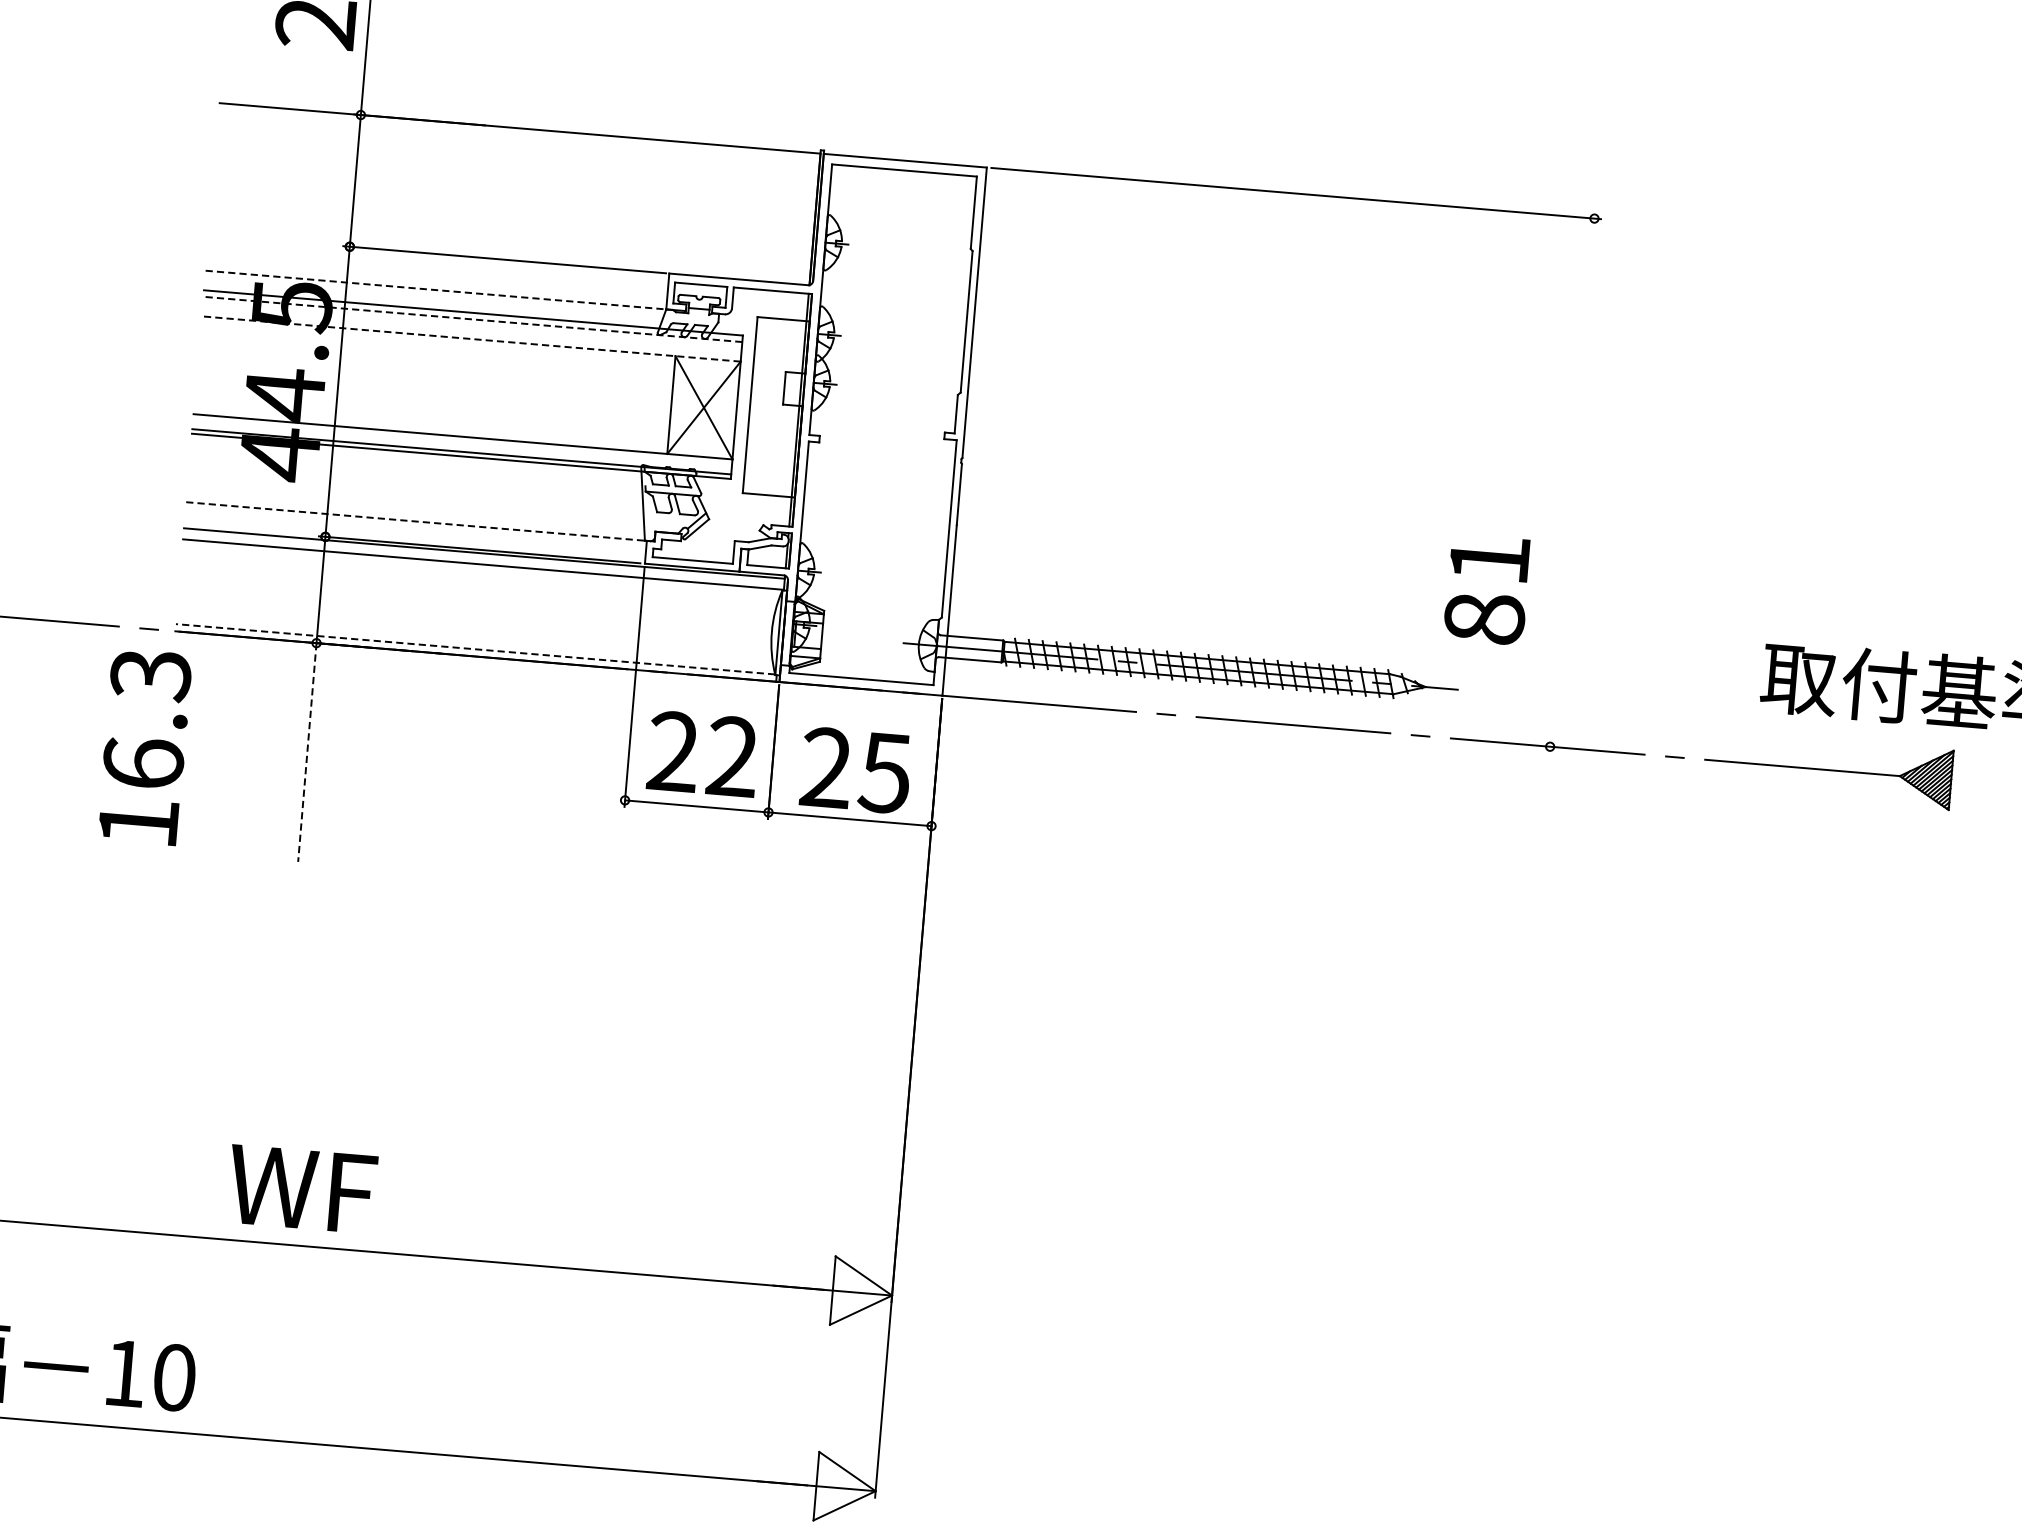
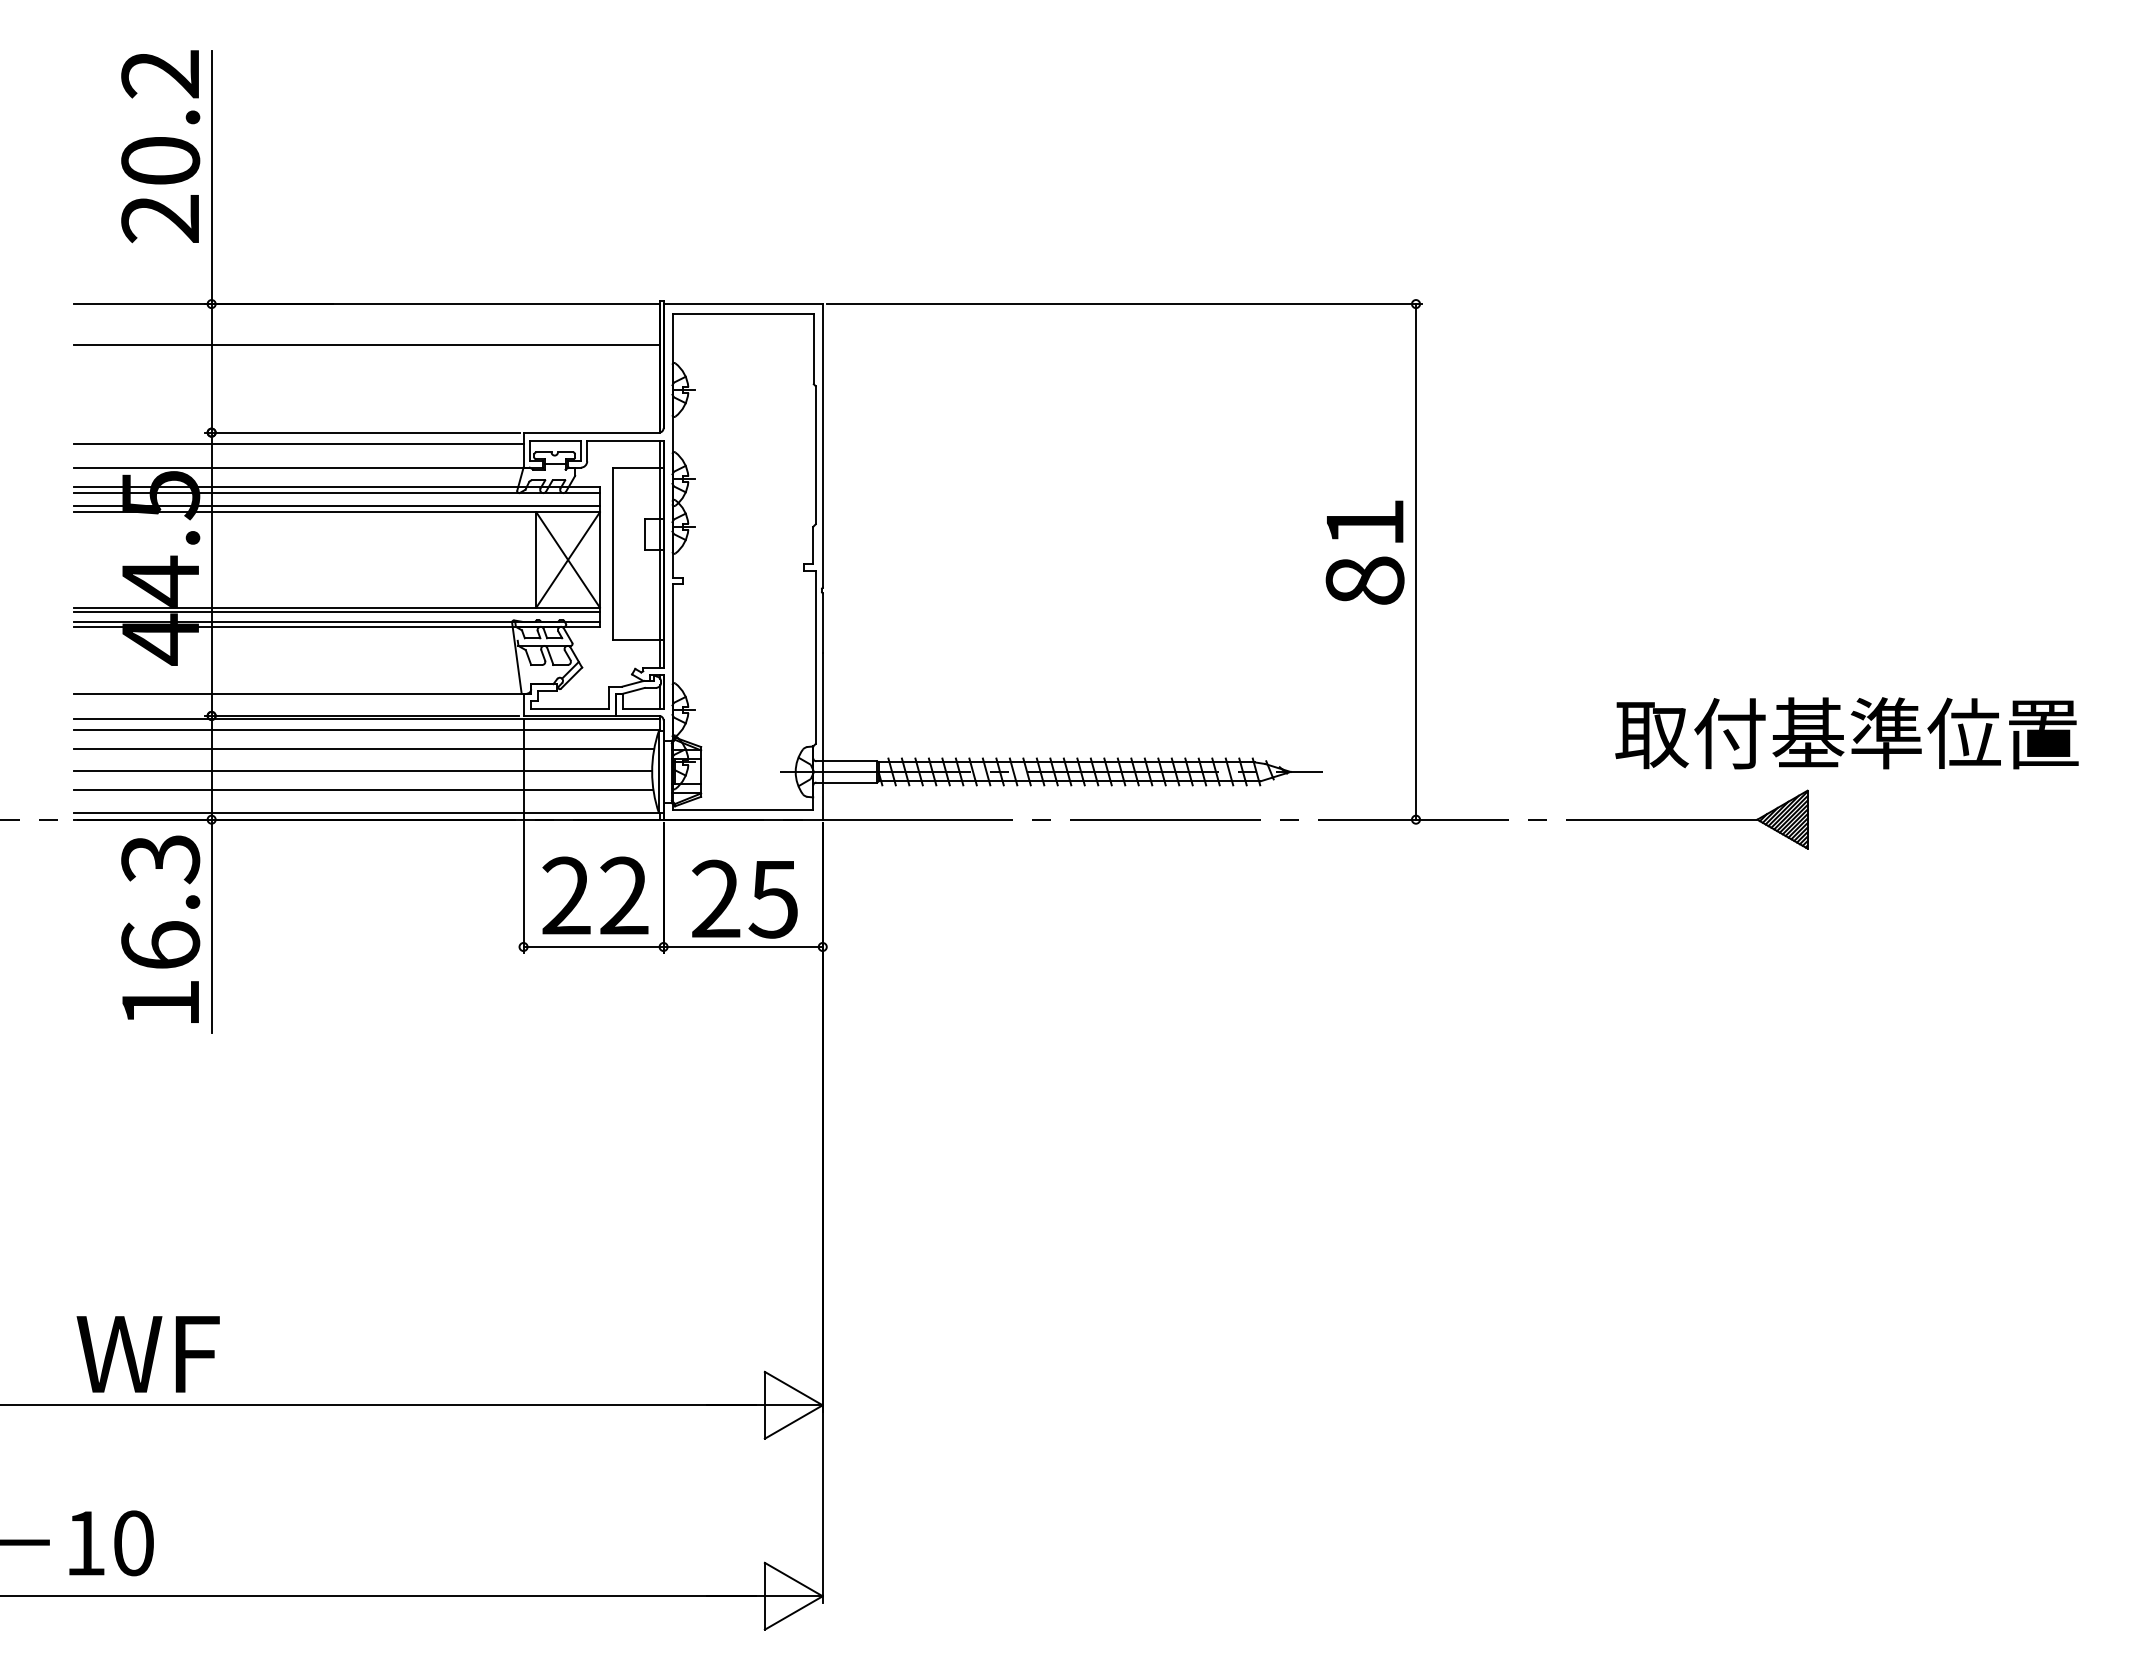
line: (515, 170) -> (366, 345), added
line: (437, 266) -> (298, 444), added
line: (436, 289) -> (299, 467), dashed -> solid
line: (472, 319) -> (336, 493), dashed -> solid
line: (471, 332) -> (336, 505), added
line: (470, 339) -> (336, 512), dashed -> solid
line: (462, 441) -> (336, 612), added
line: (1572, 482) -> (1416, 561), added
line: (417, 521) -> (299, 693), dashed -> solid
line: (478, 584) -> (363, 749), added
text: (1486, 589) -> (1364, 552), moved
line: (475, 606) -> (362, 771), added
line: (474, 626) -> (363, 790), added
line: (474, 649) -> (365, 812), dashed -> solid
text: (144, 746) -> (160, 928), moved
line: (307, 752) -> (211, 926), dashed -> solid
text: (301, 1189) -> (147, 1354), moved

